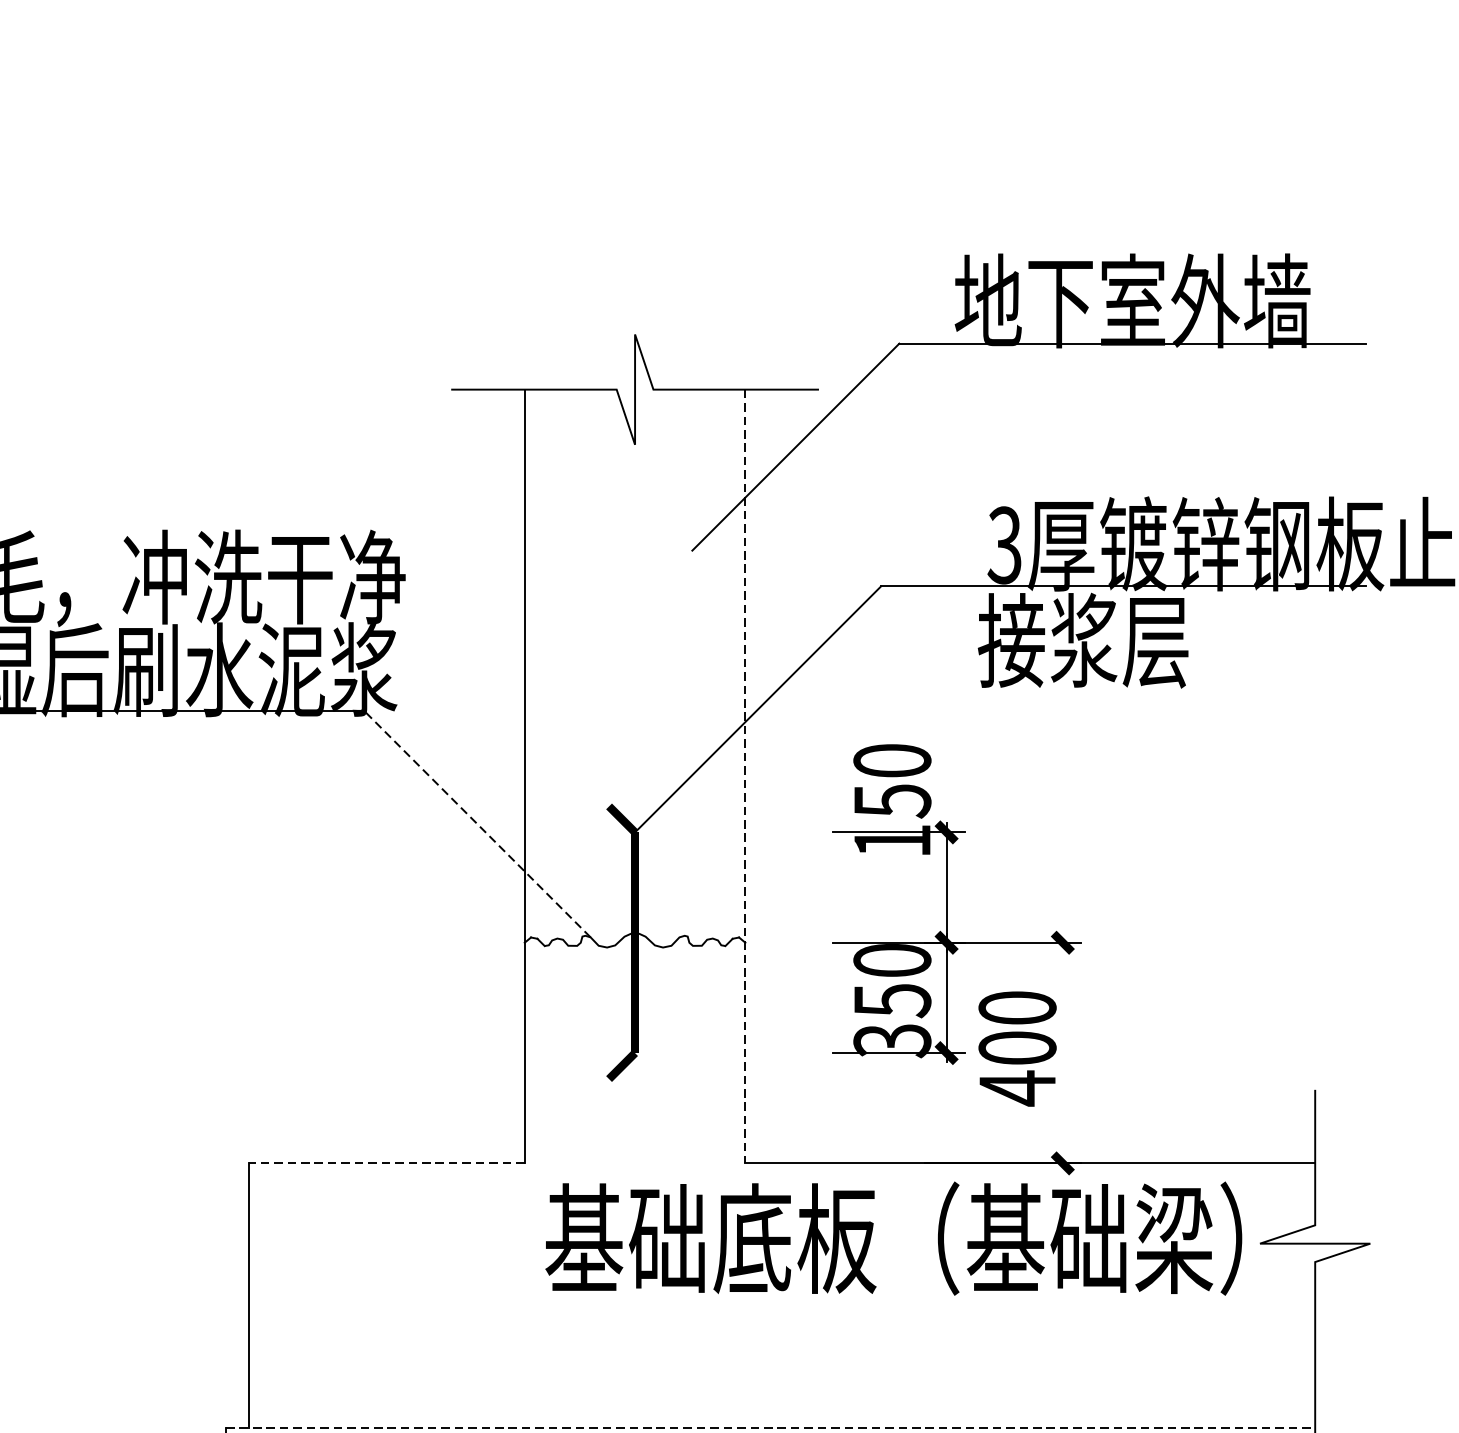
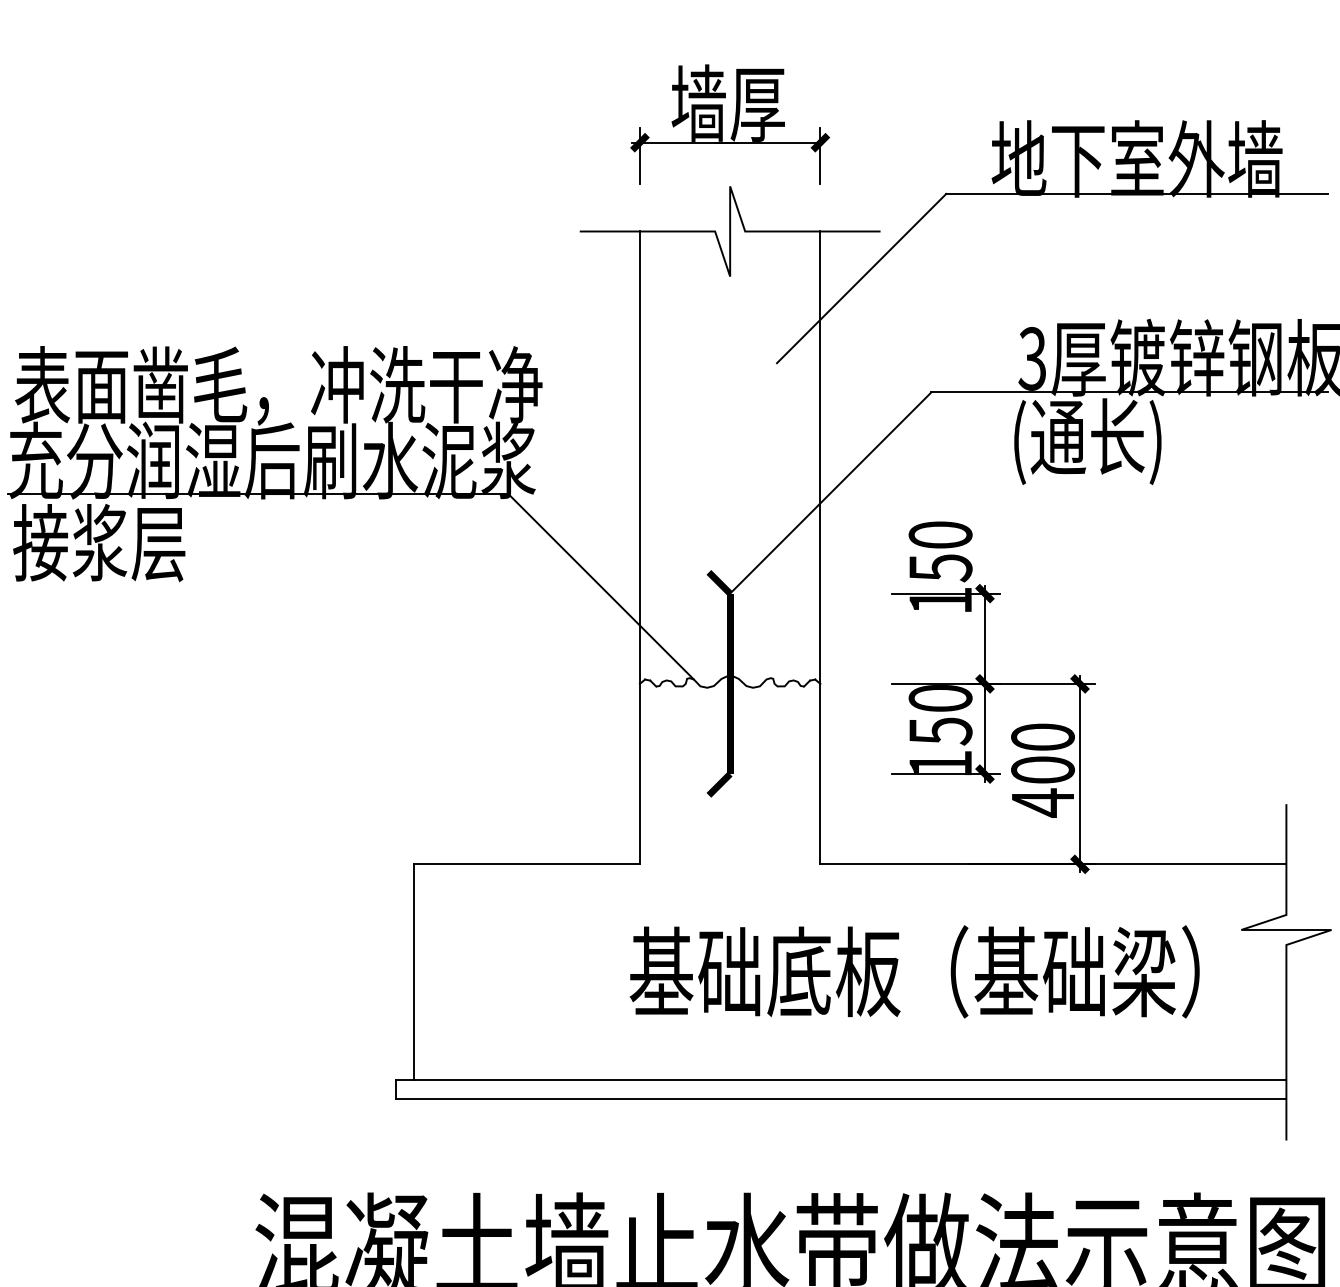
part: (634, 258) -> (729, 124), added
text: (1082, 646) -> (1096, 441), 接浆层 -> (通长)
line: (745, 777) -> (820, 548), dashed -> solid
line: (477, 823) -> (601, 586), dashed -> solid
text: (892, 1041) -> (940, 764), 350 -> 150
line: (1063, 1052) -> (1080, 773), added
line: (387, 1163) -> (527, 864), dashed -> solid
text: (893, 1238) -> (914, 971), moved
line: (771, 1427) -> (841, 1080), dashed -> solid

